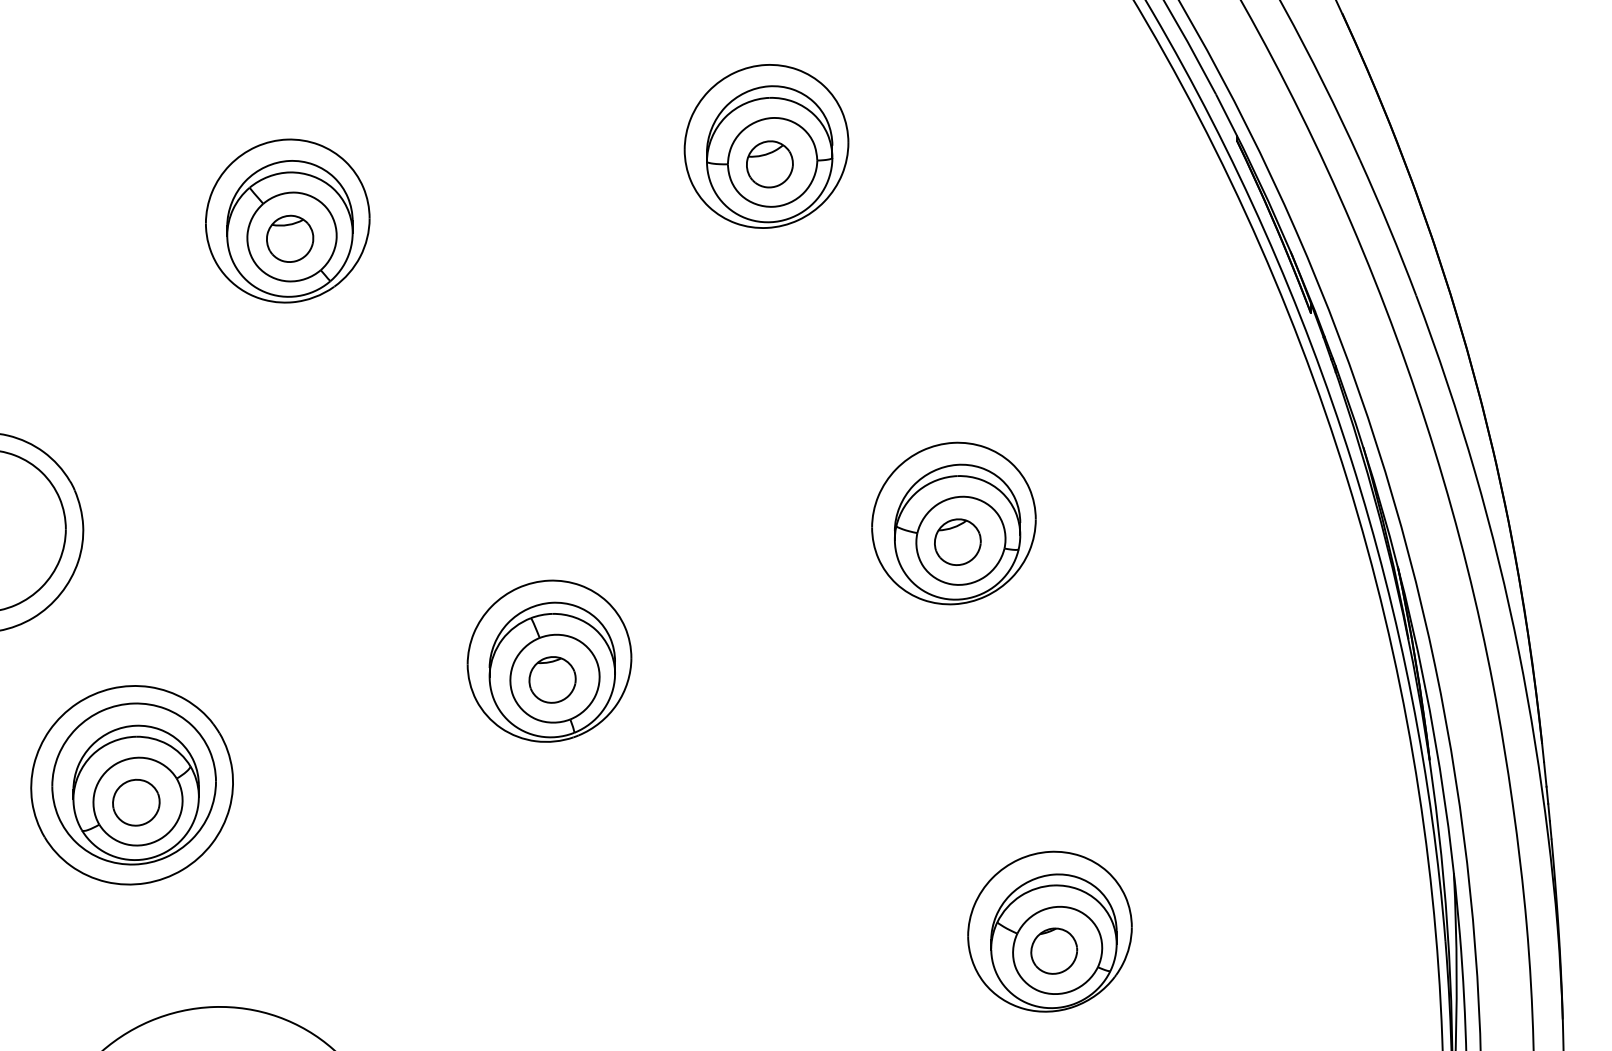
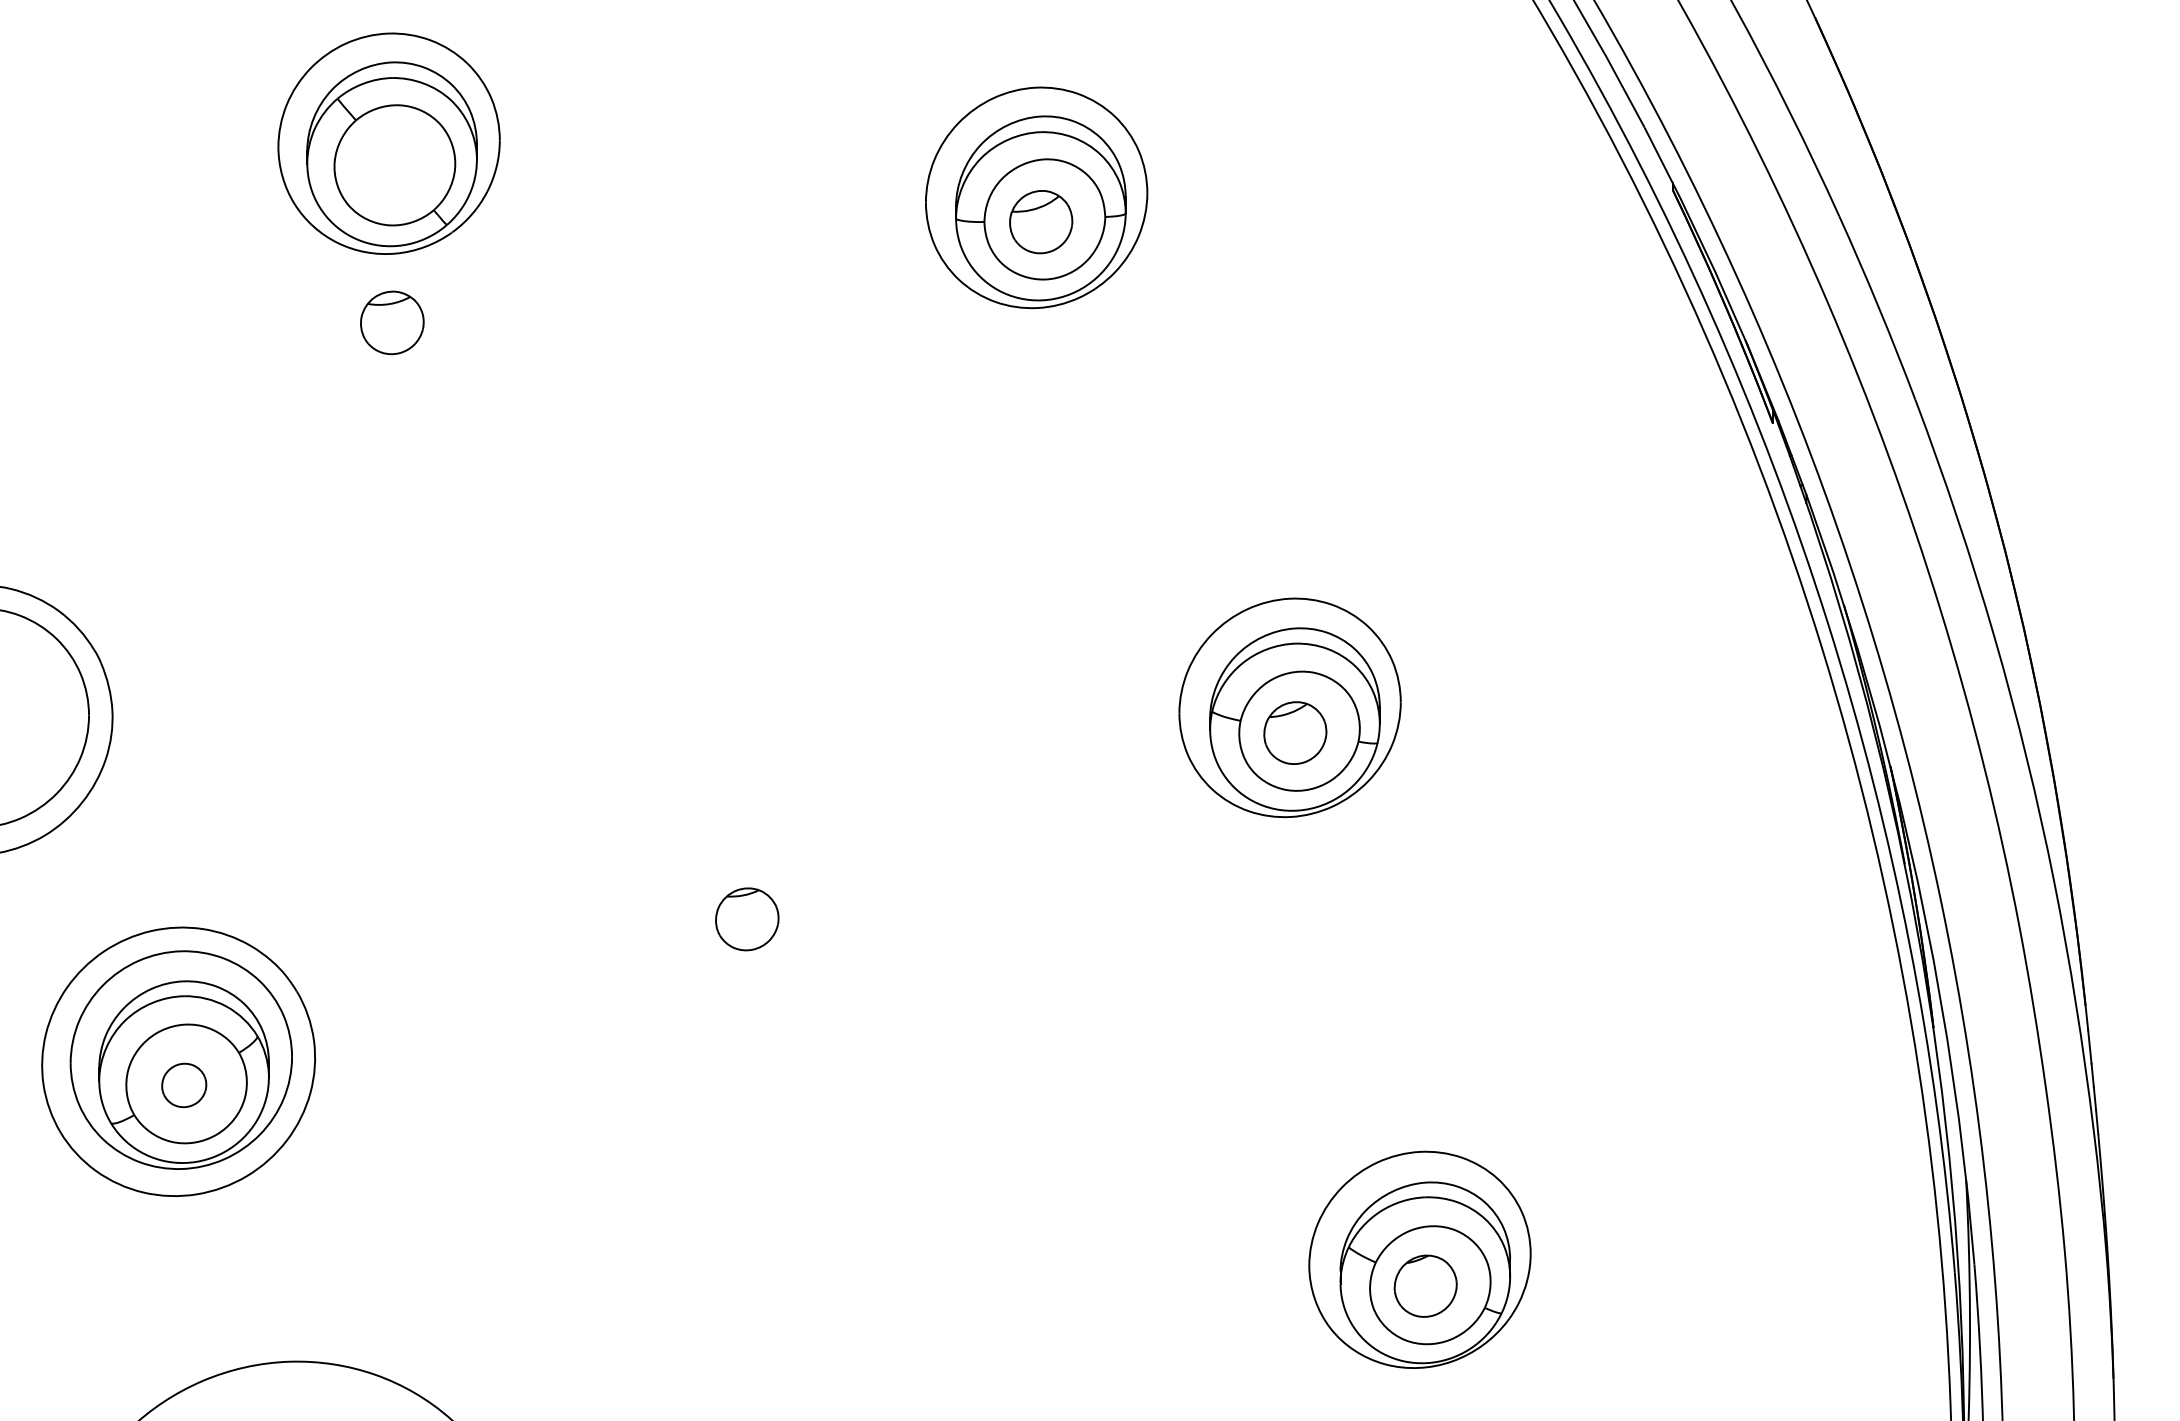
part: (287, 220) -> (388, 143), moved
part: (549, 660) -> (742, 893), removed
part: (135, 802) -> (183, 1085), size x0.7

